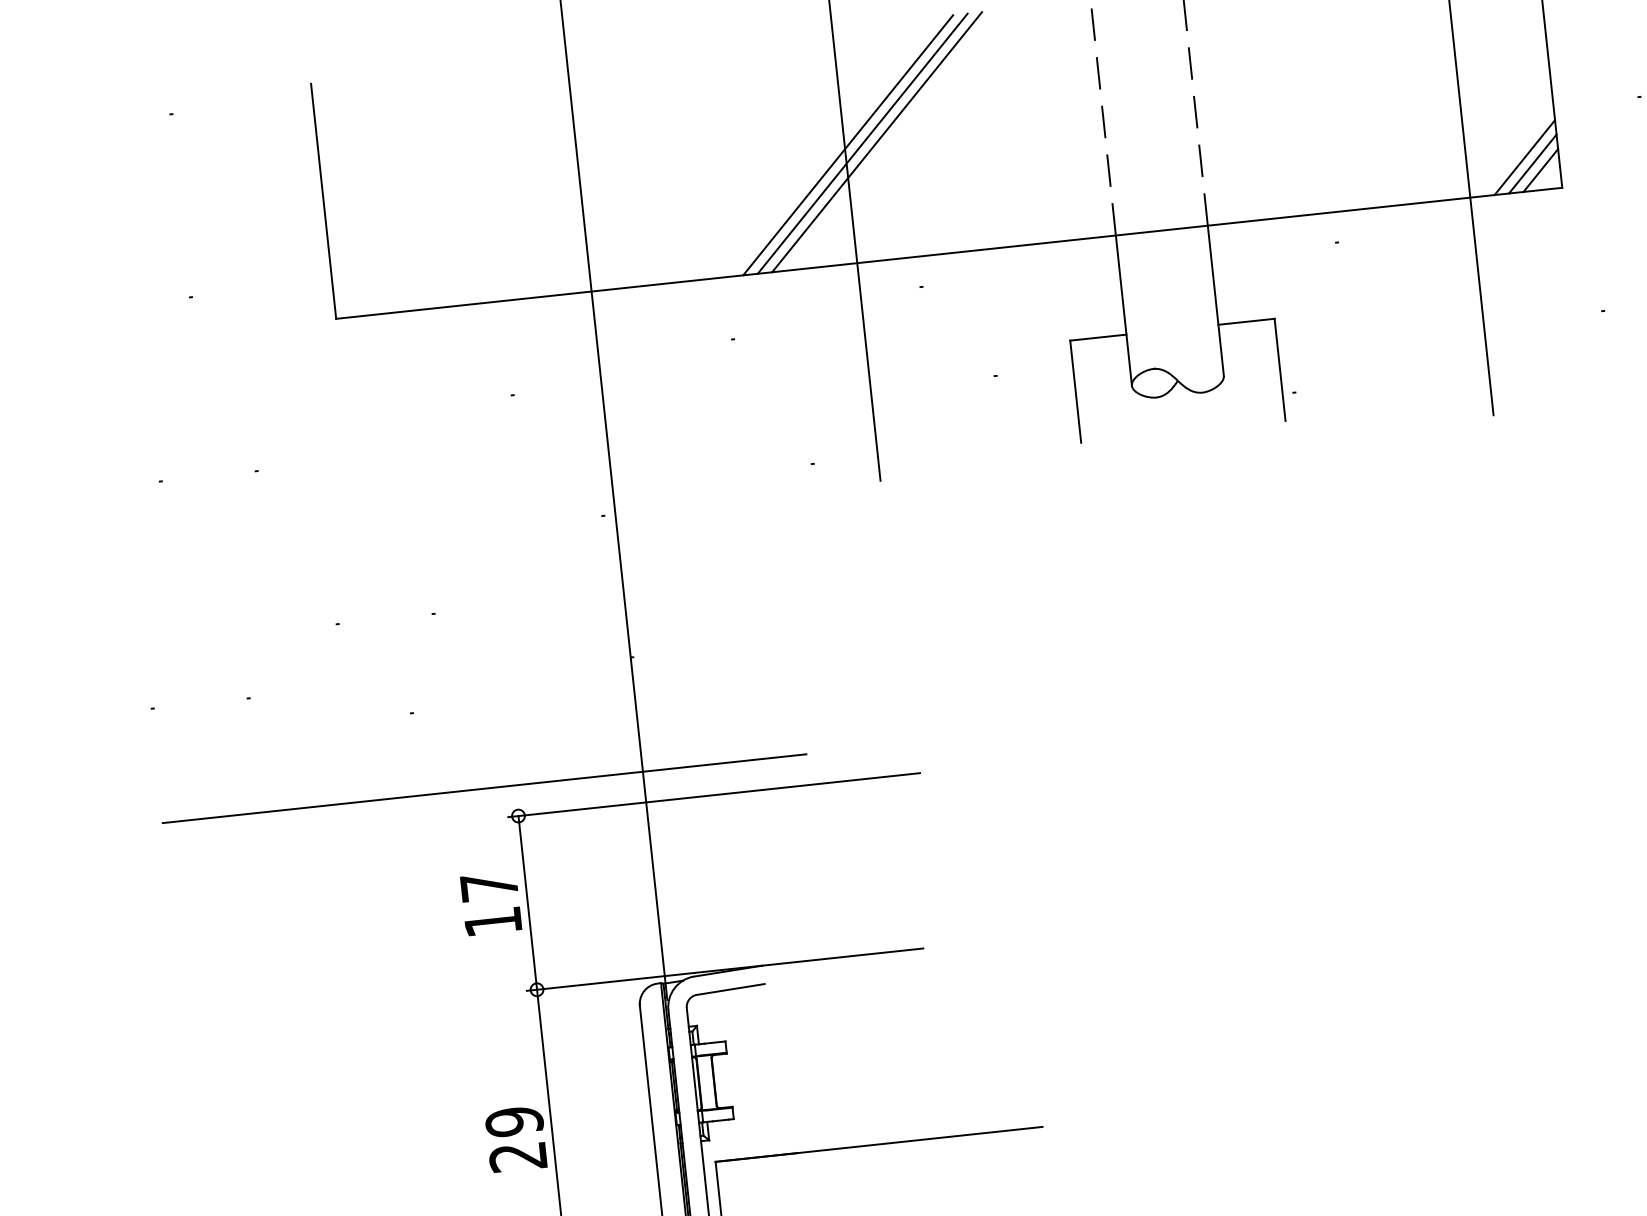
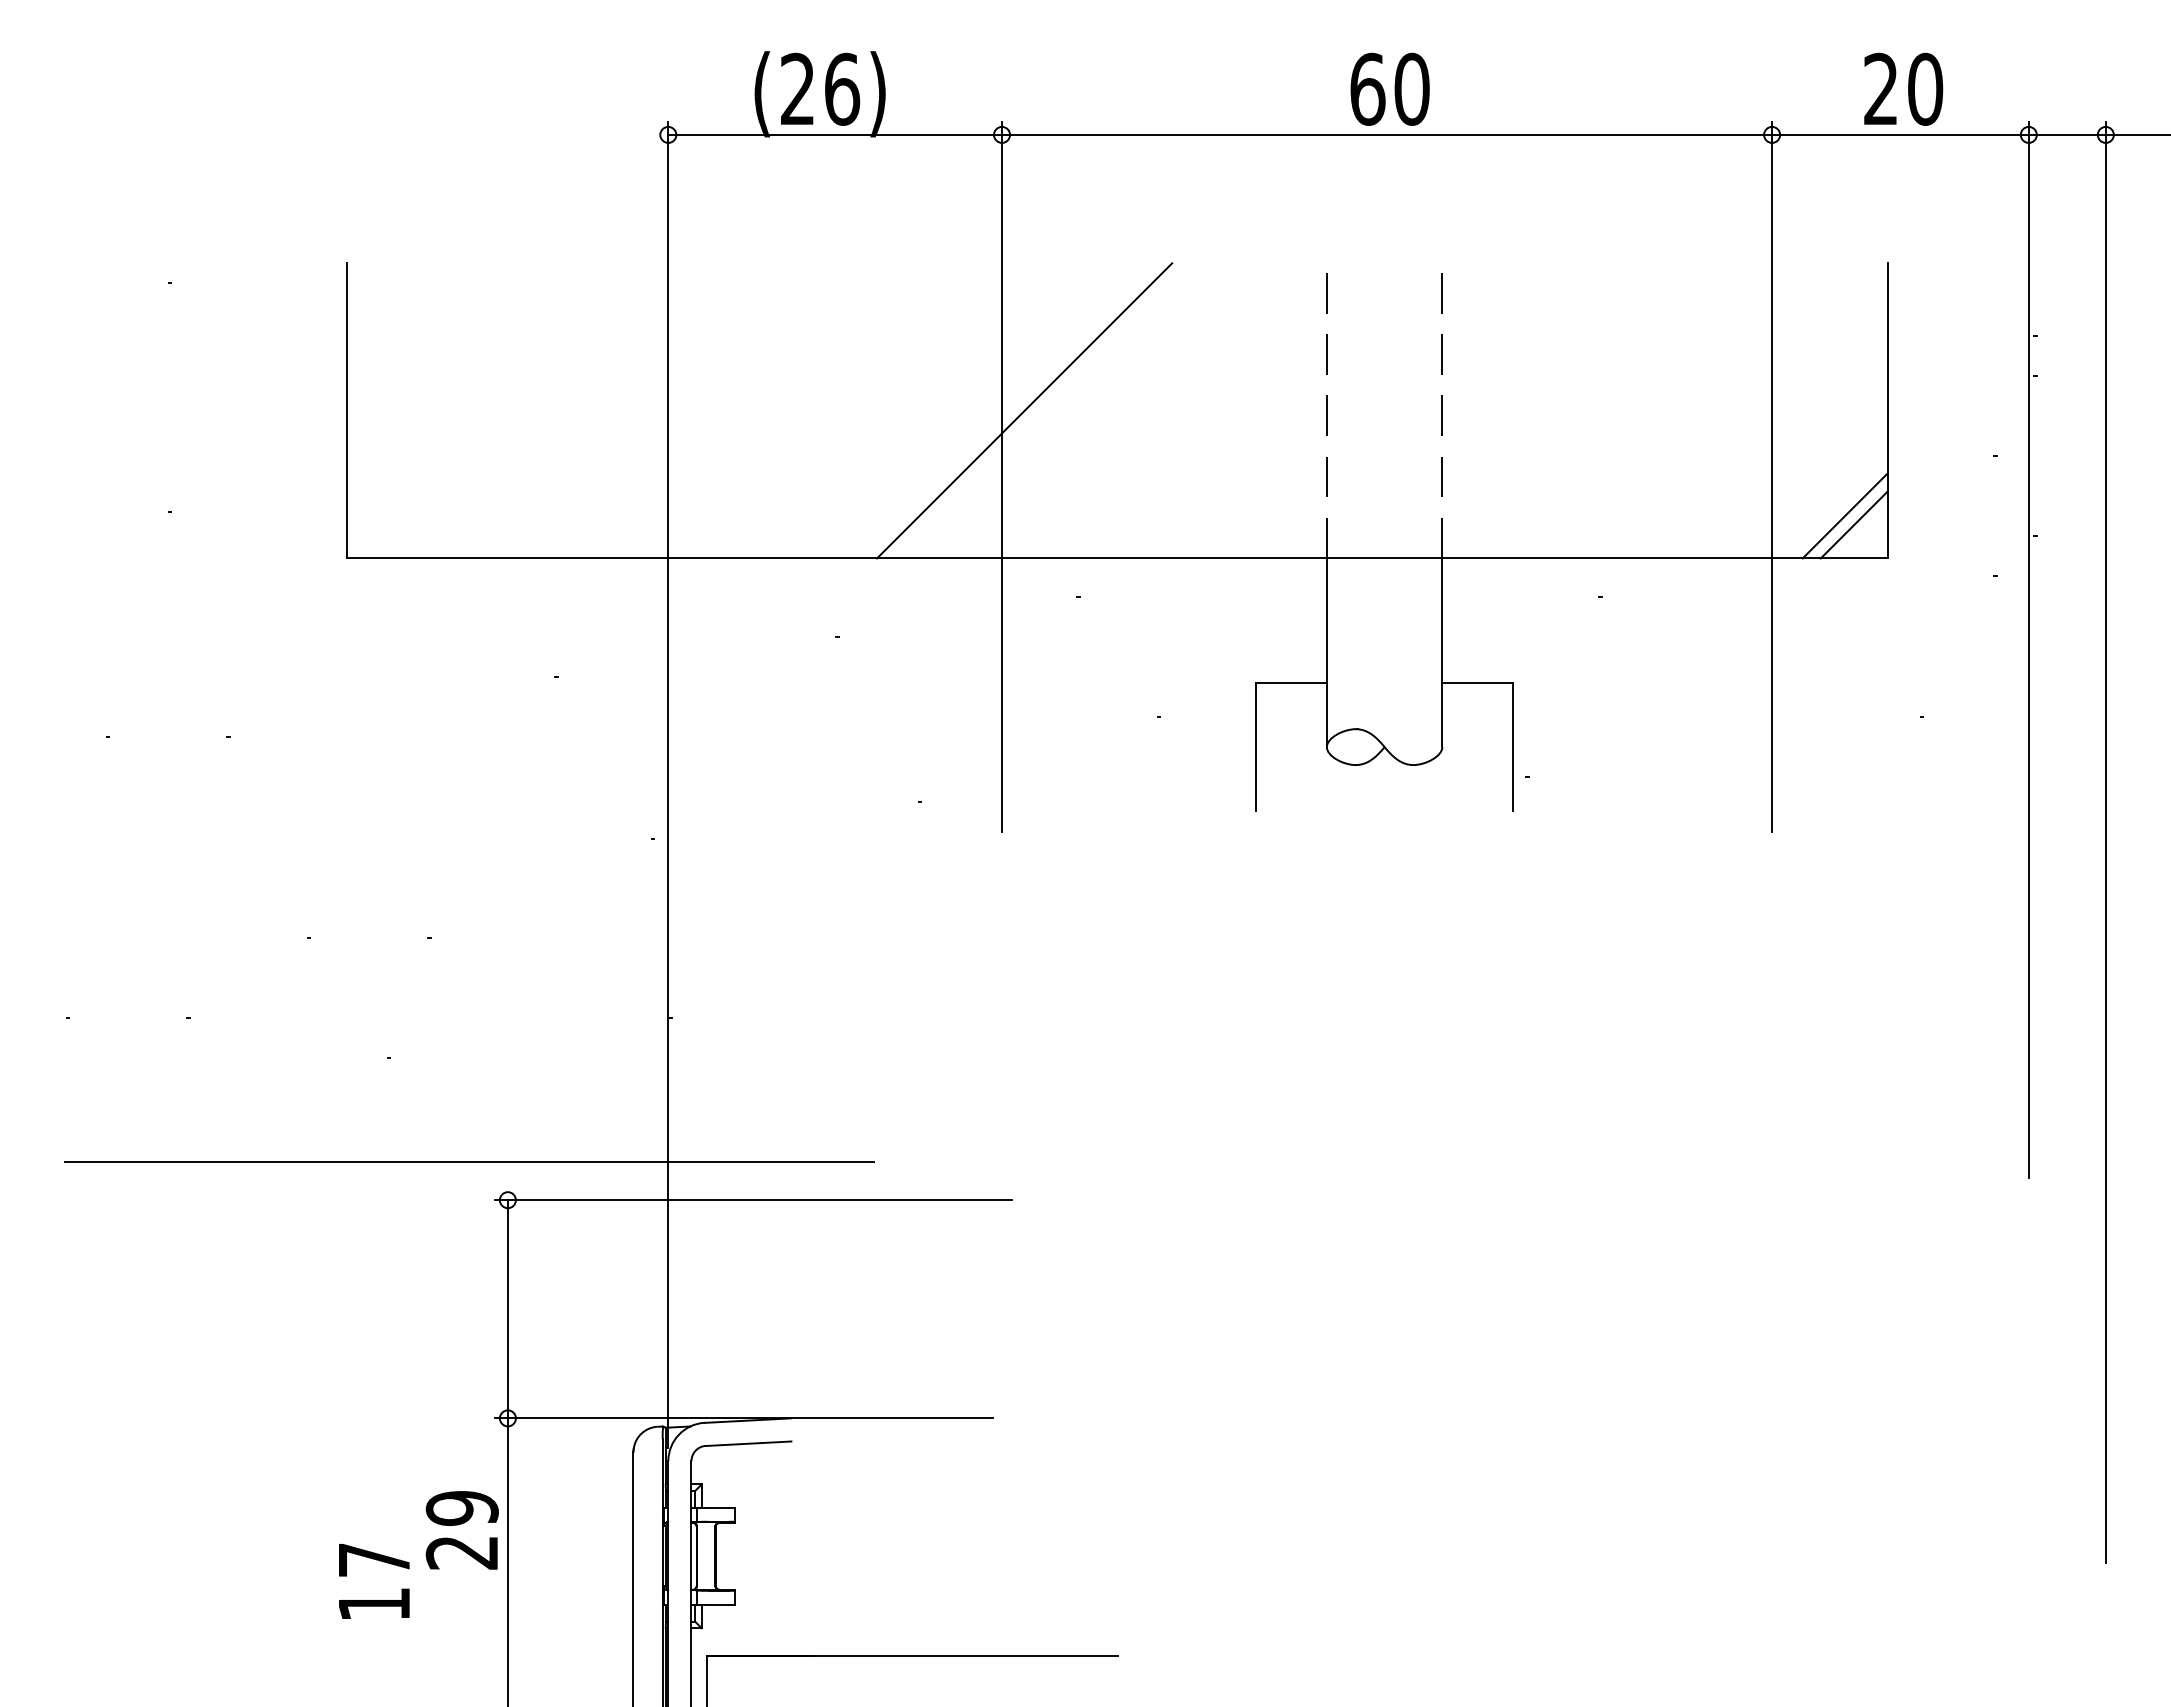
line: (876, 141) -> (1042, 410), removed
line: (848, 144) -> (1006, 410), removed
line: (1540, 170) -> (1862, 533), removed
text: (491, 903) -> (374, 1581), moved
text: (515, 1139) -> (461, 1530), moved

